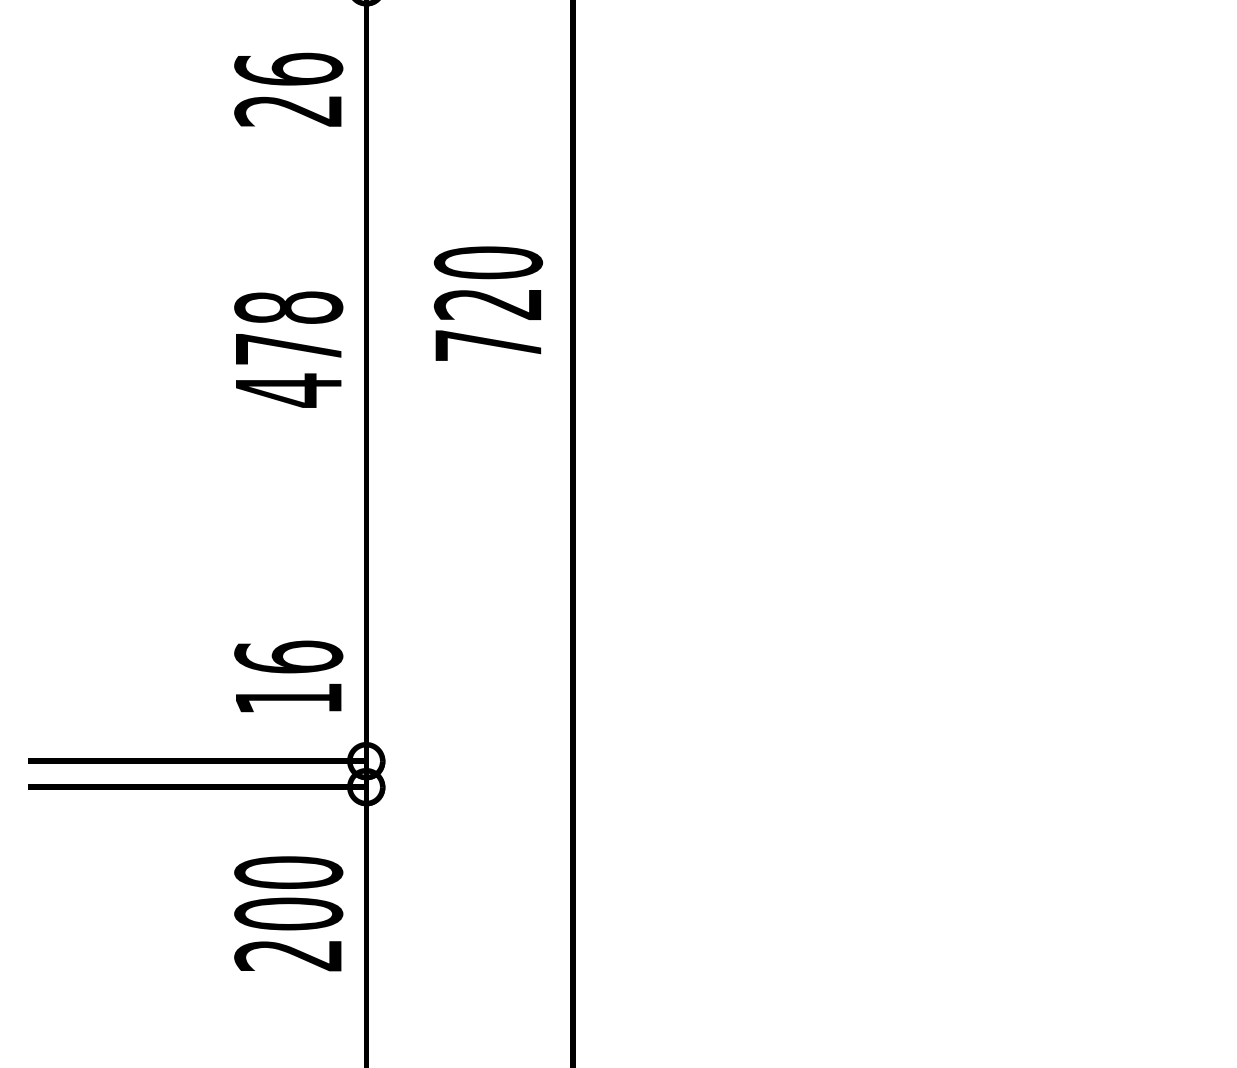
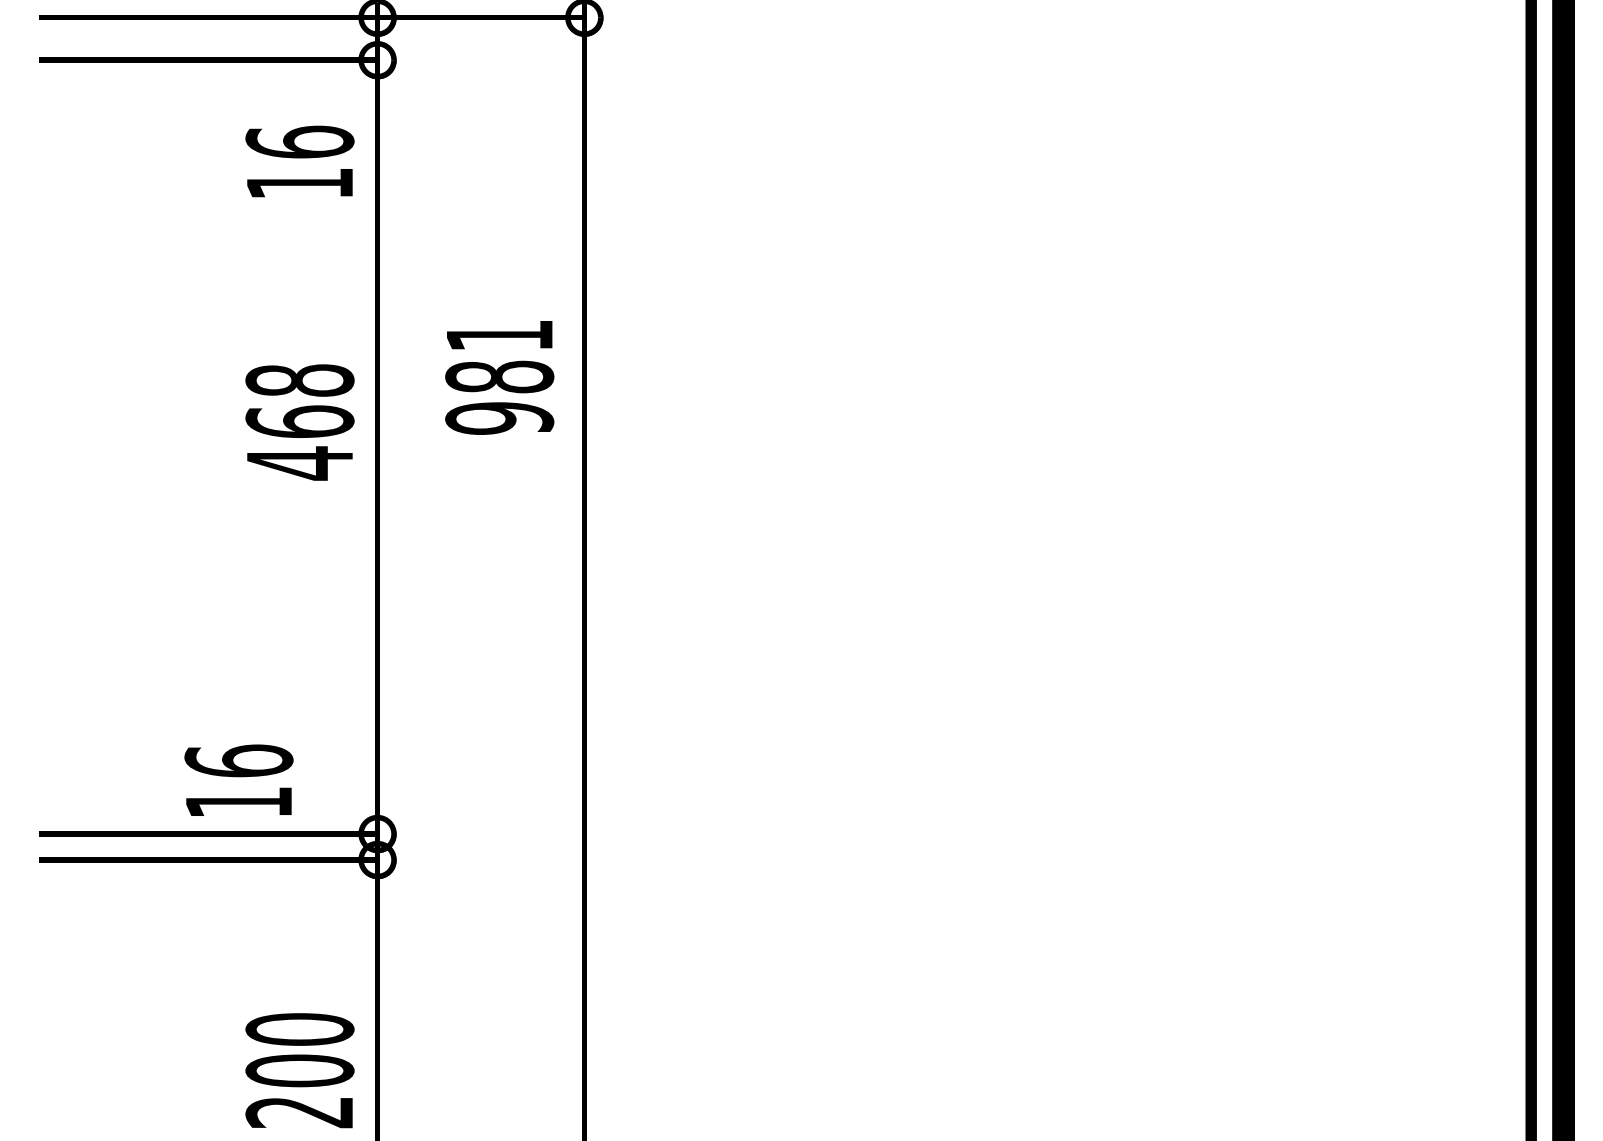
text: (287, 111) -> (298, 184), 26 -> 16
text: (488, 303) -> (499, 376), 720 -> 981
text: (288, 348) -> (299, 421), 478 -> 468
text: (288, 675) -> (238, 779), moved
text: (288, 913) -> (299, 1070), moved

